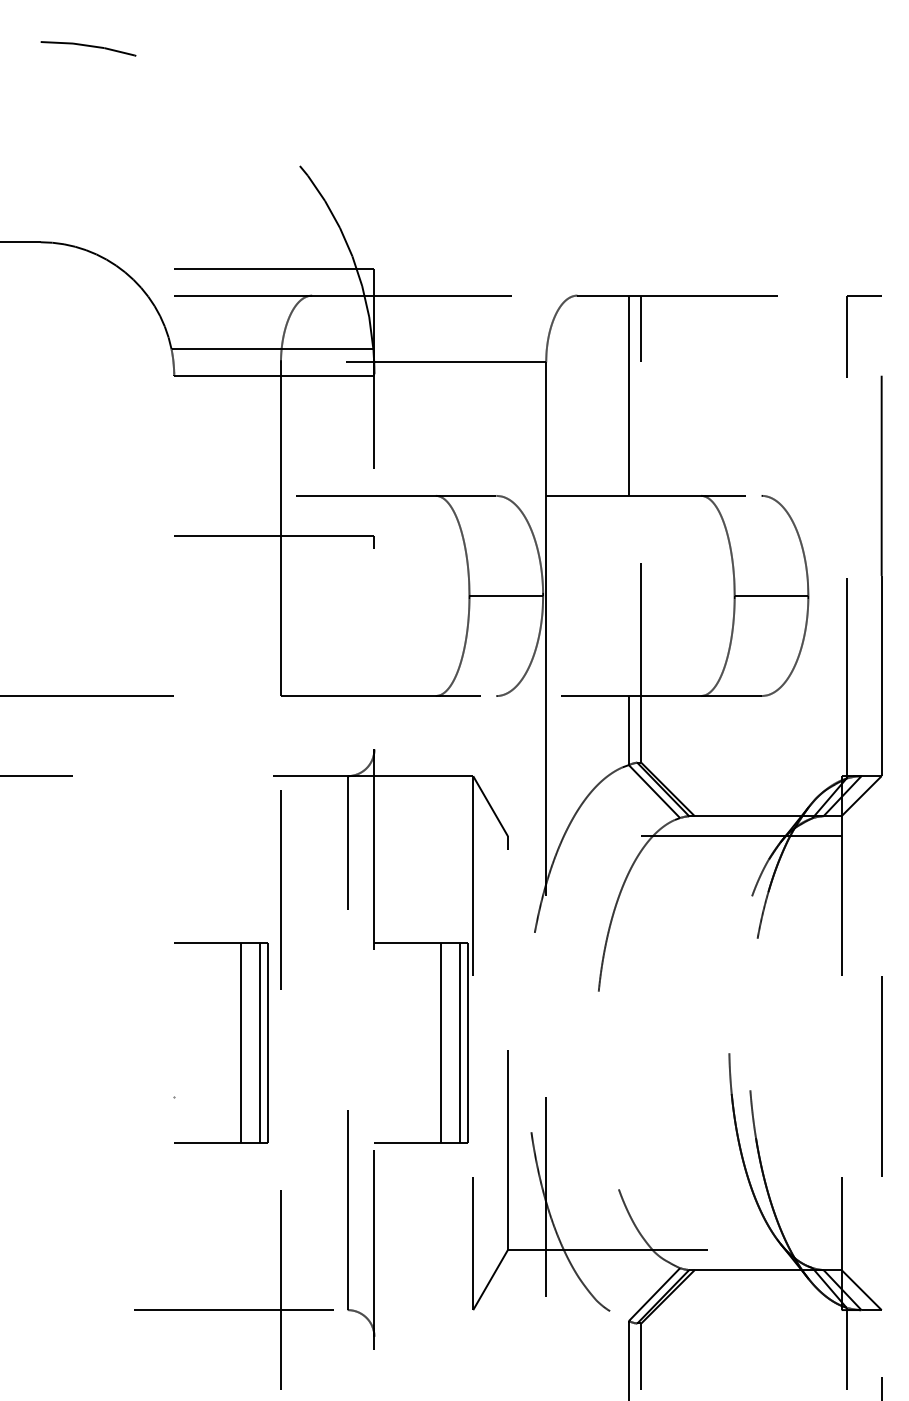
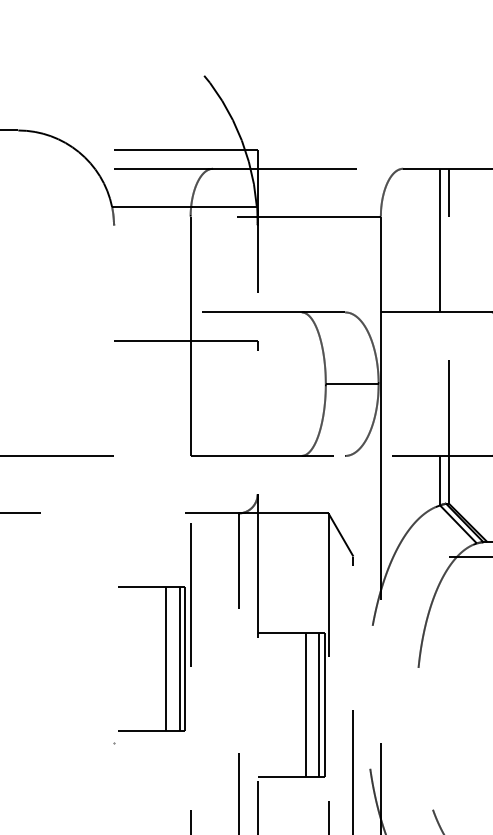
line: (274, 375) -> (185, 226), removed
part: (240, 1042) -> (165, 658), moved

